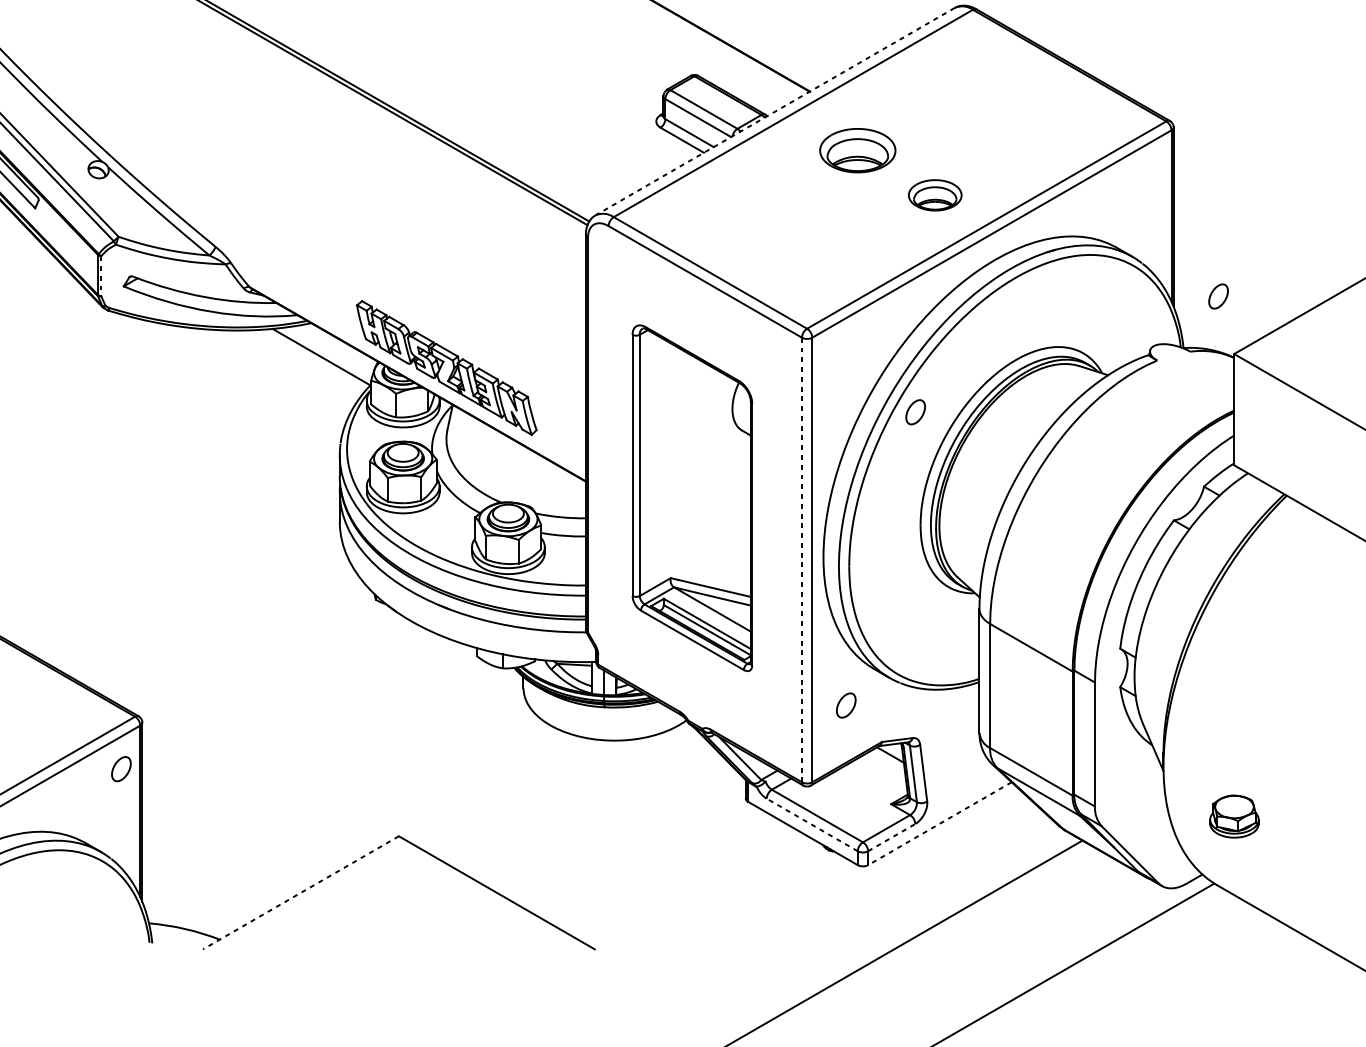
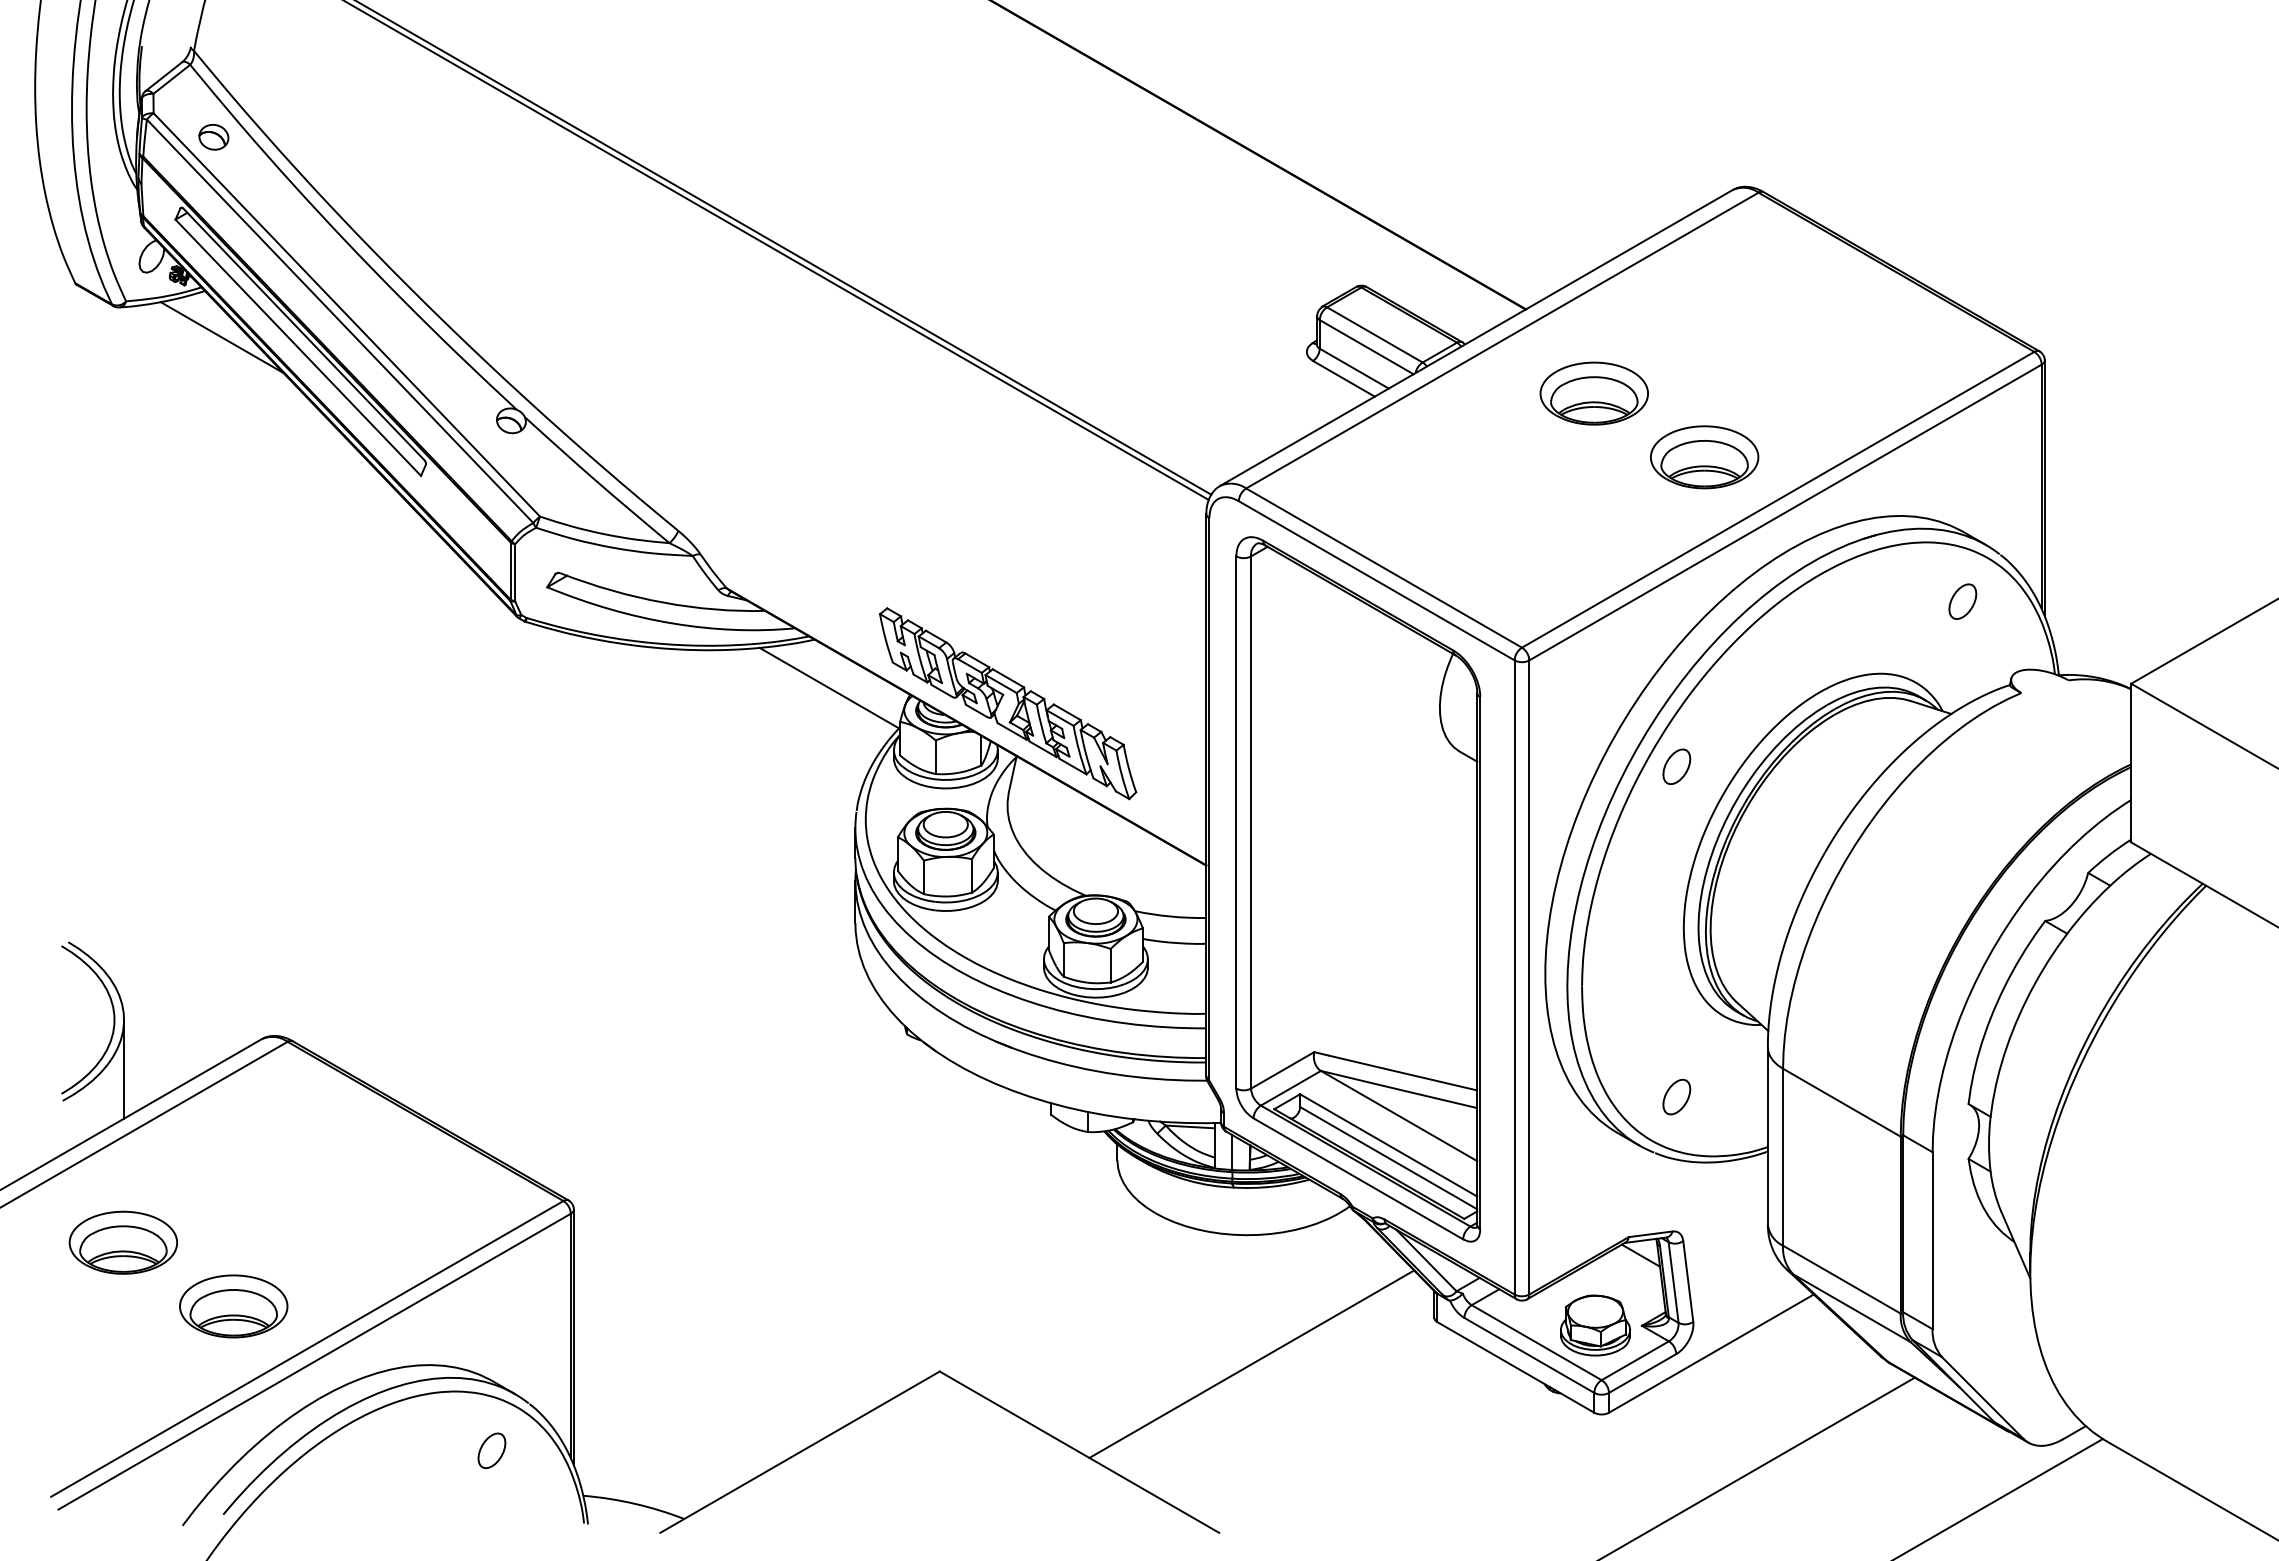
line: (775, 112) -> (1476, 338), dashed -> solid
part: (935, 195) -> (1704, 457), size x1.43
line: (101, 276) -> (515, 572), dashed -> solid
part: (1218, 296) -> (1962, 601), moved
part: (692, 498) -> (1358, 889), size x1.43
line: (801, 559) -> (1514, 976), dashed -> solid
part: (846, 705) -> (1676, 1096), moved
part: (121, 768) -> (491, 1450), moved
part: (1234, 816) -> (1595, 1325), moved
line: (939, 823) -> (1710, 1353), dashed -> solid
line: (811, 825) -> (1528, 1355), dashed -> solid
line: (617, 830) -> (1251, 1363), added
line: (891, 837) -> (1642, 1373), dashed -> solid
line: (300, 893) -> (799, 1452), dashed -> solid

